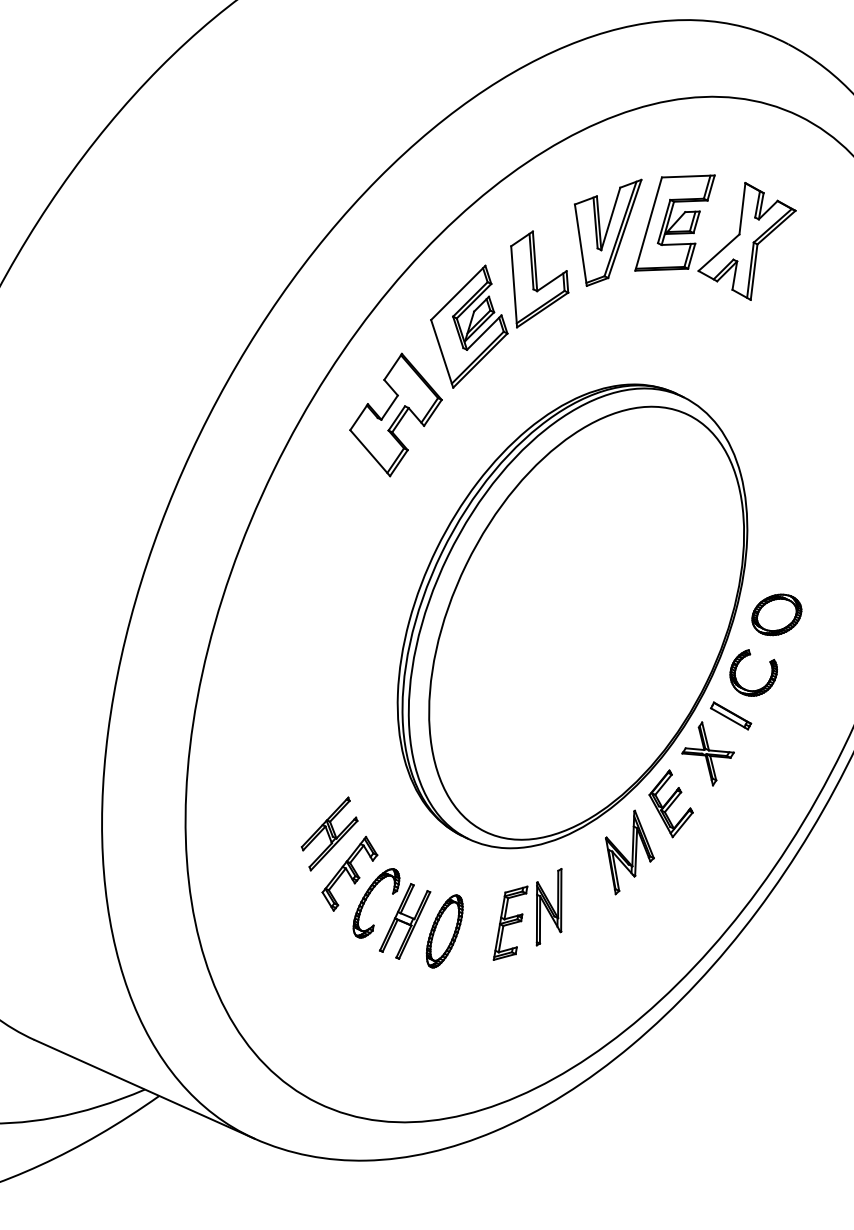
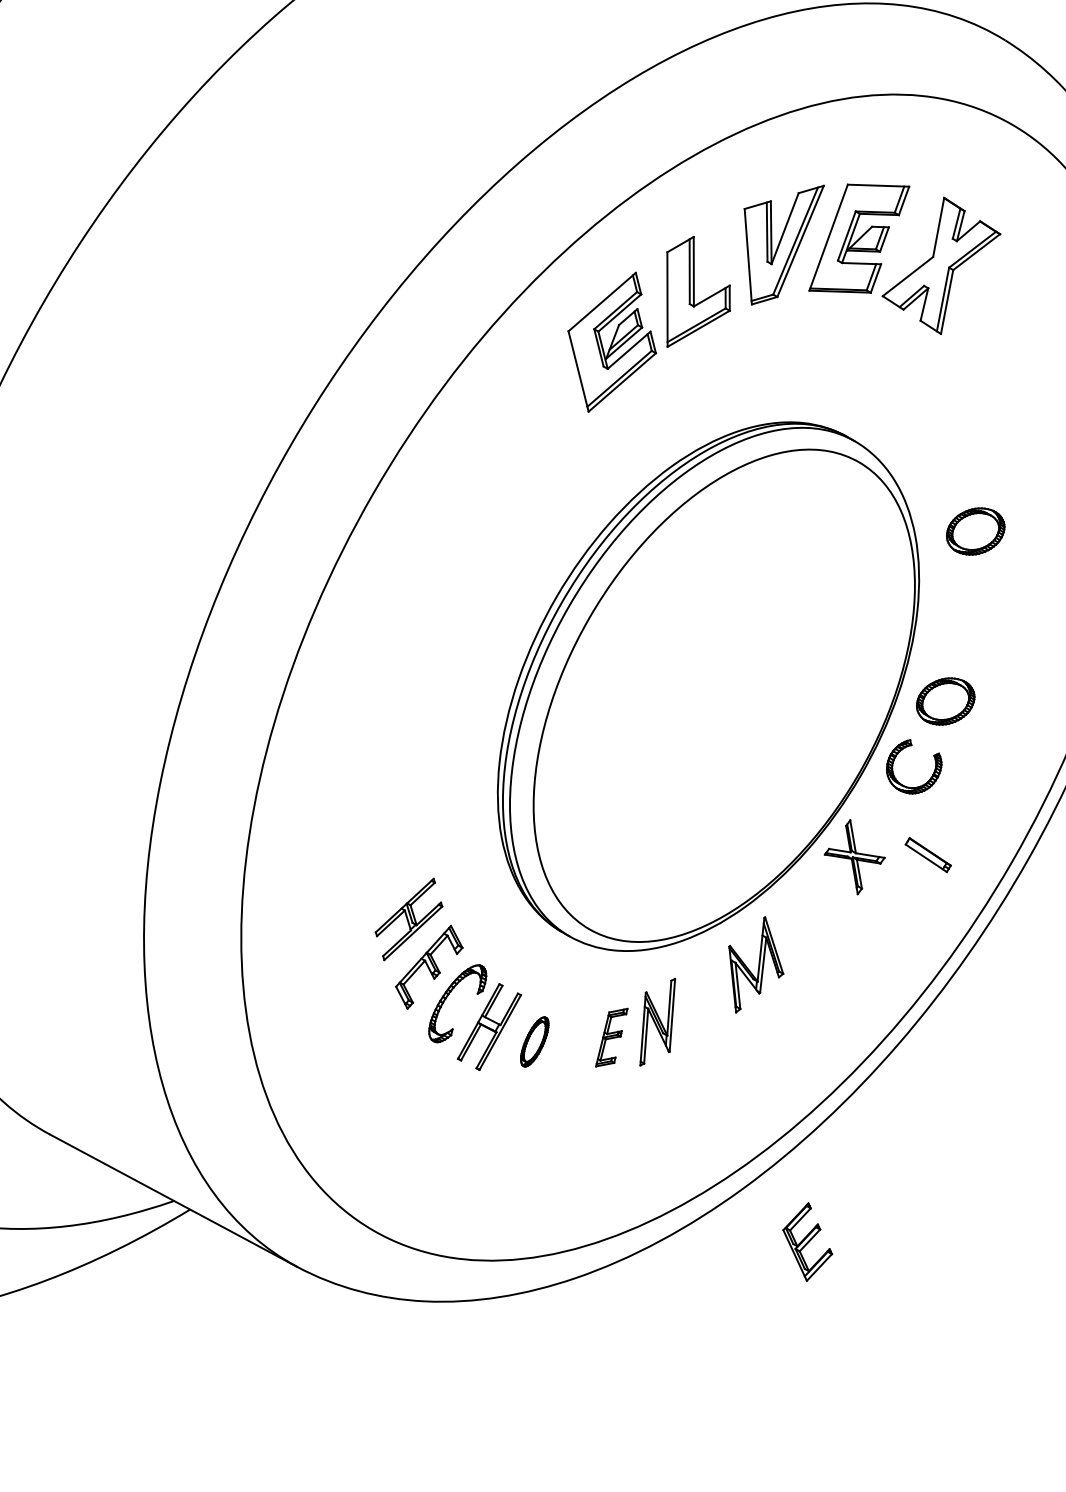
part: (395, 414) -> (519, 438), removed
part: (792, 467) -> (975, 531), added
part: (730, 716) -> (927, 855), moved
part: (670, 803) -> (807, 1241), moved
part: (510, 923) -> (611, 1037), size x0.7
part: (444, 931) -> (534, 1041), size x0.6

